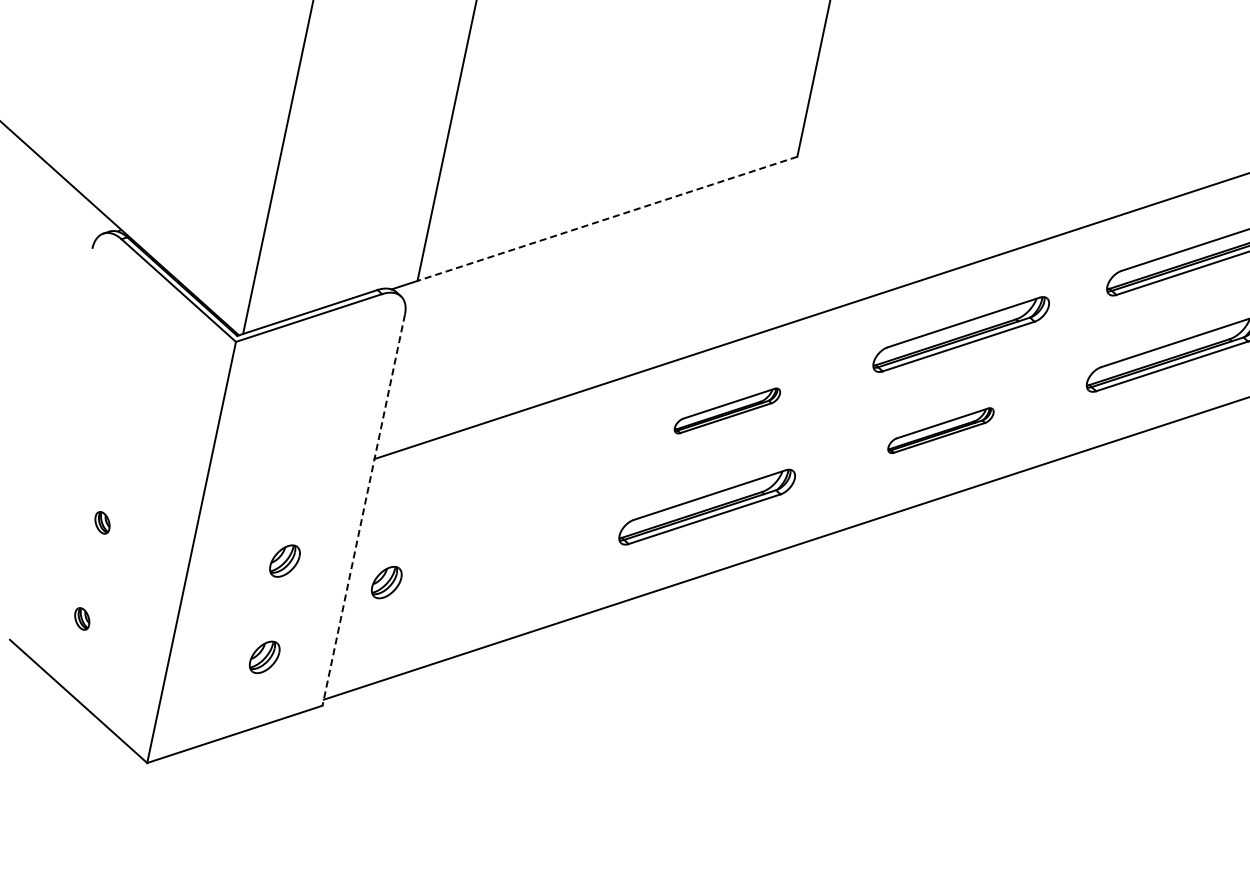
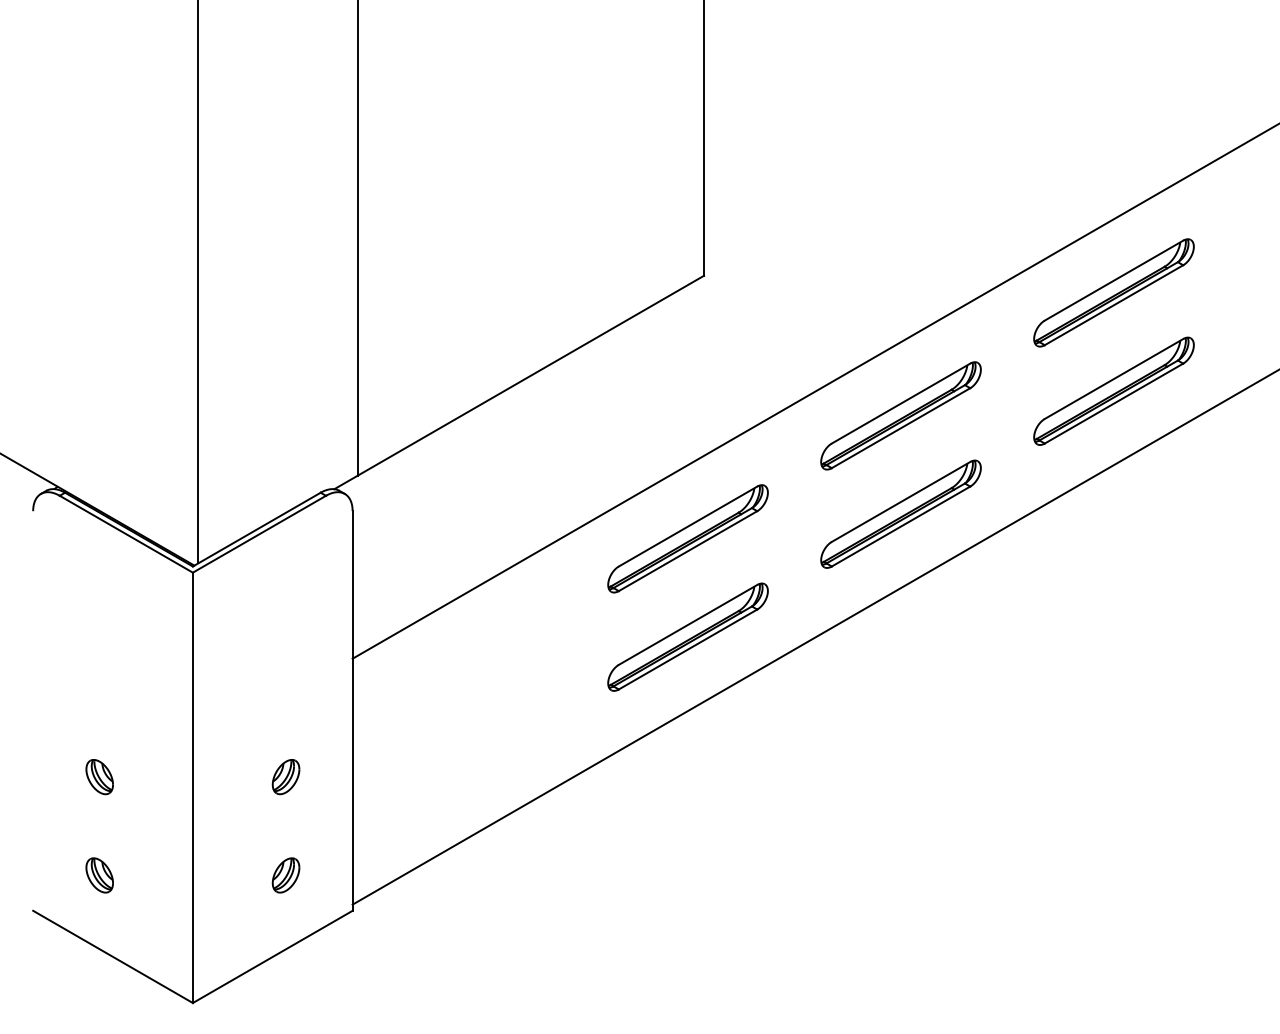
line: (607, 218) -> (531, 375), dashed -> solid
part: (727, 410) -> (687, 538), size x1.67
part: (940, 429) -> (900, 513), size x1.67
line: (363, 510) -> (352, 711), dashed -> solid
part: (102, 523) -> (99, 777), size x1.67
part: (386, 582) -> (389, 777), removed
part: (82, 618) -> (99, 875), size x1.67

